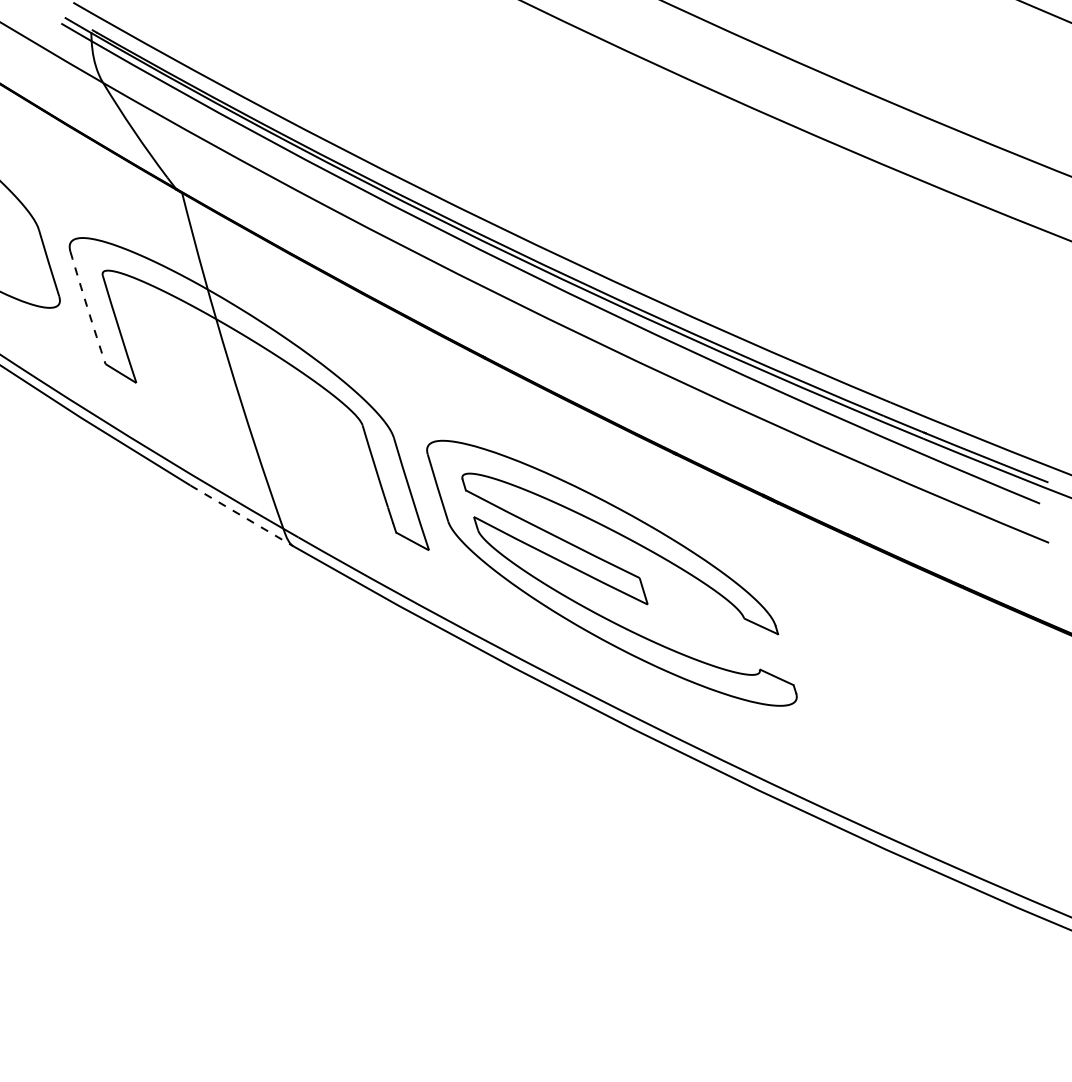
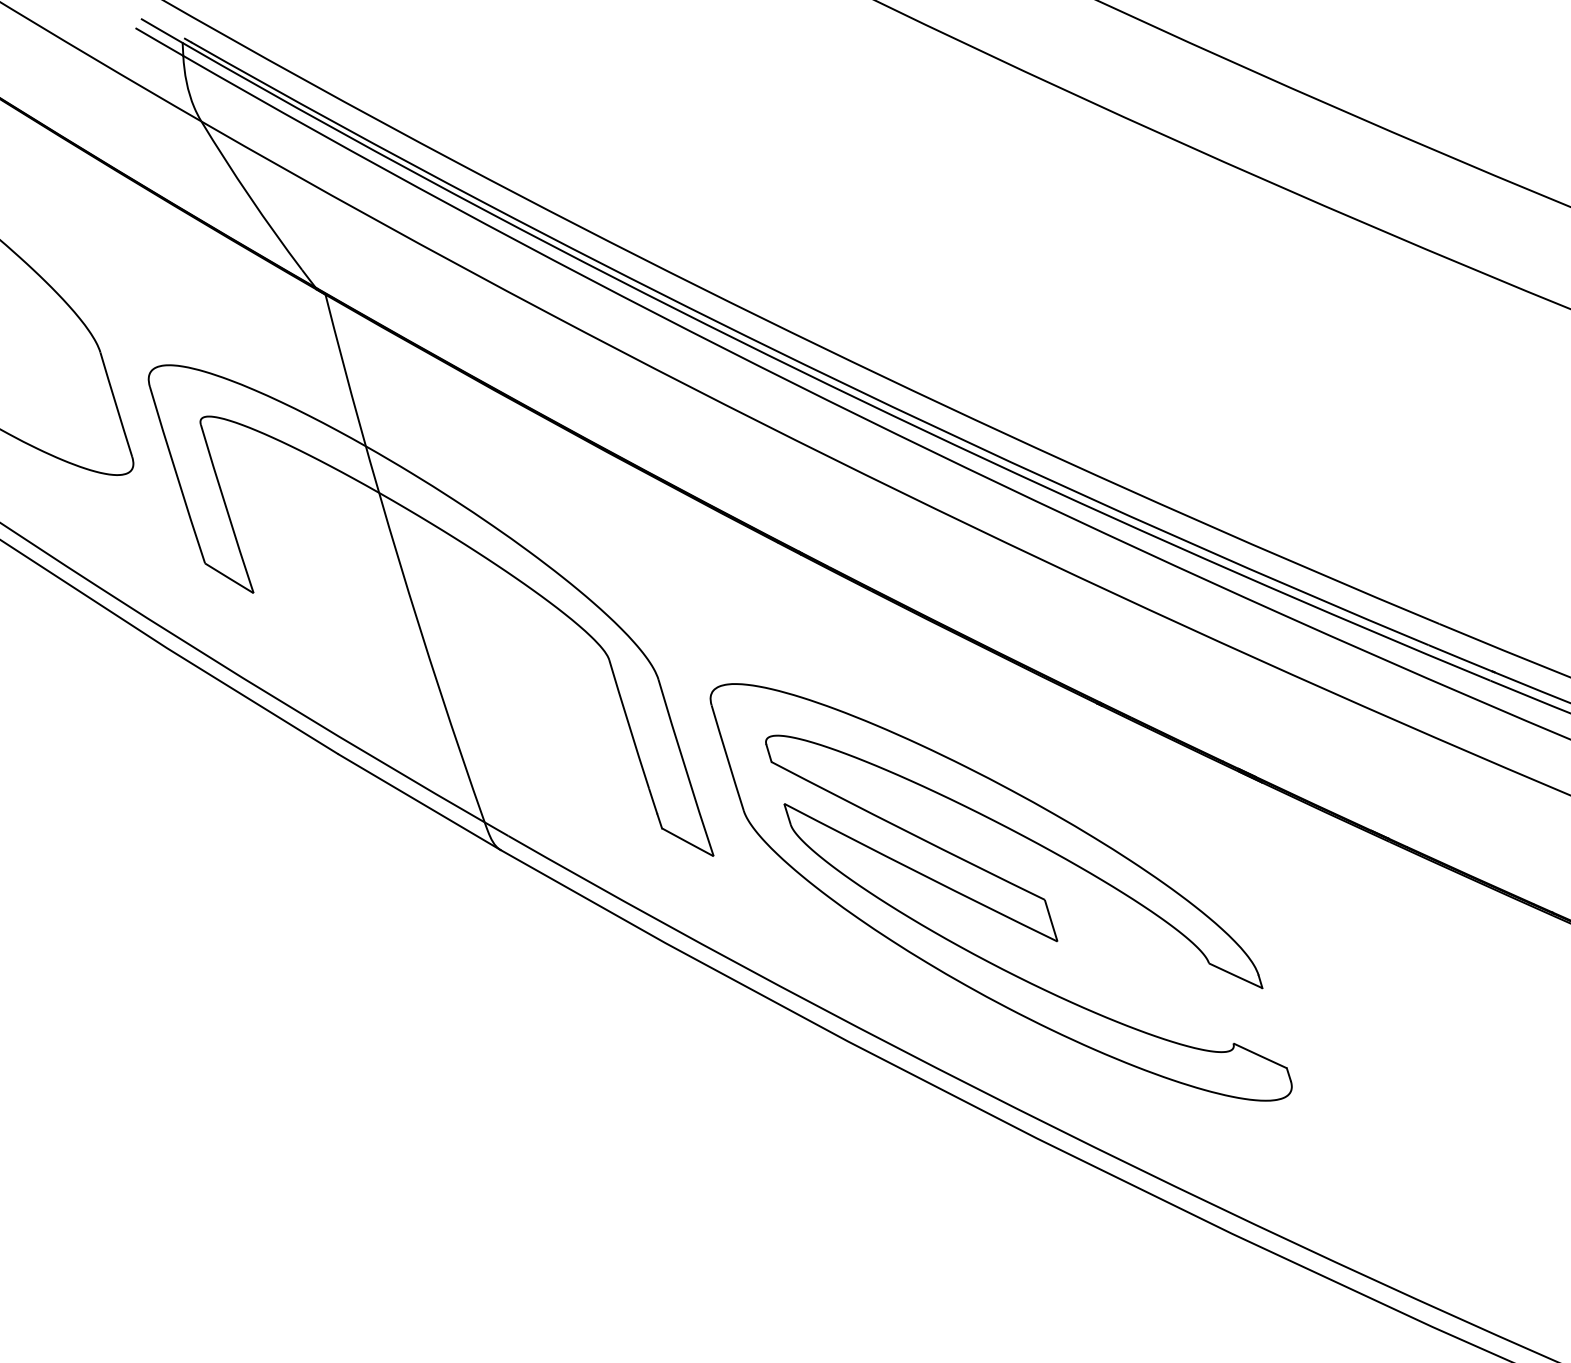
arc: (87, 308) -> (176, 476), dashed -> solid
line: (242, 515) -> (420, 801), dashed -> solid

